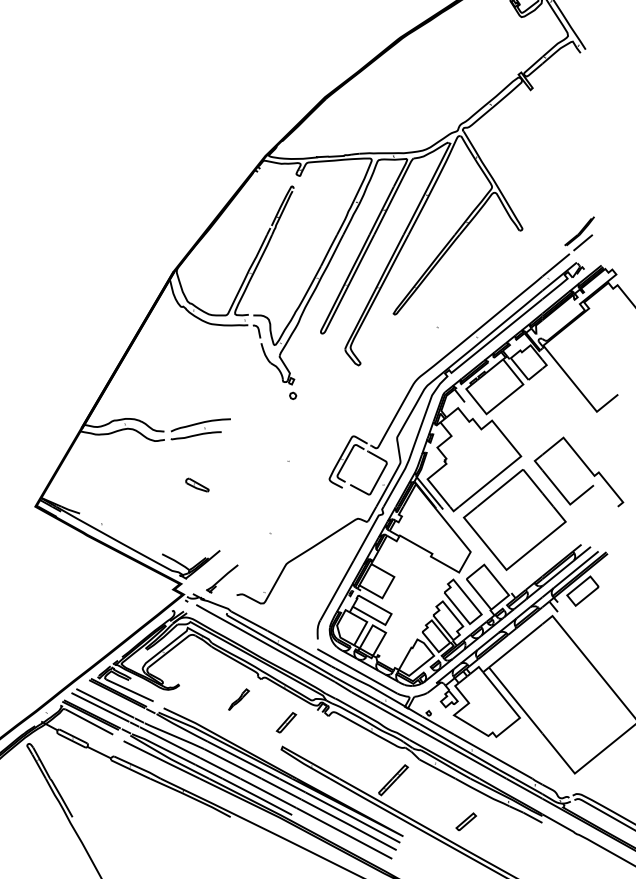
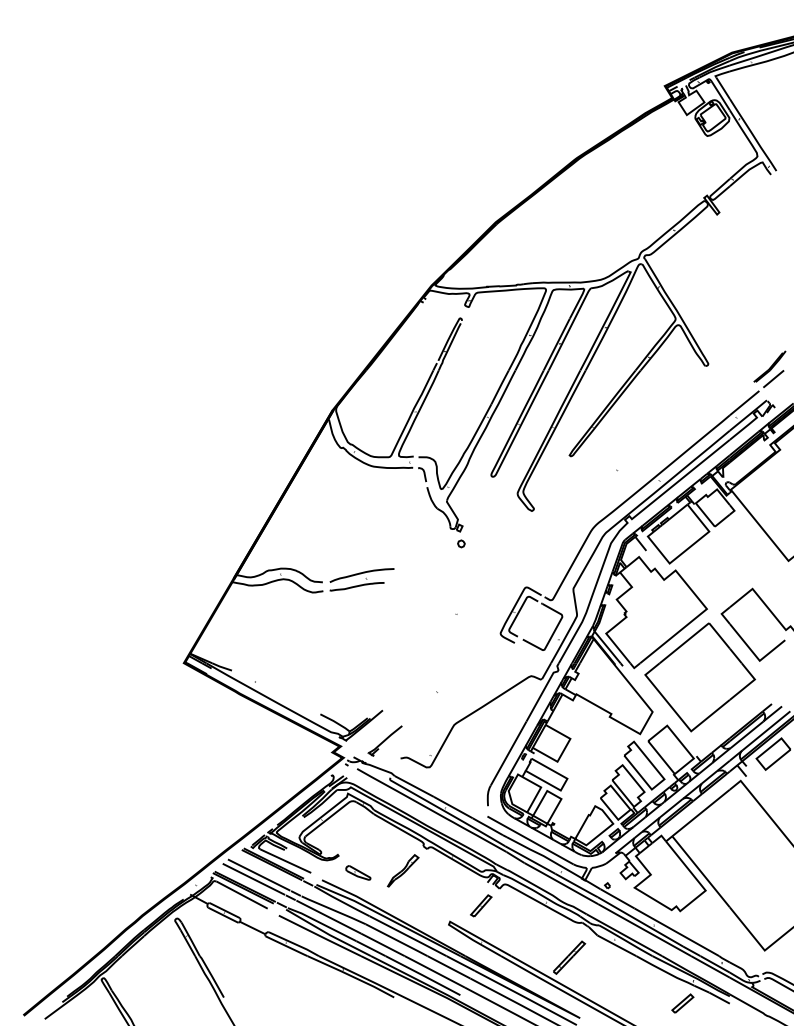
part: (197, 484) -> (358, 872), moved
part: (238, 699) -> (402, 870), size x1.43
part: (286, 722) -> (481, 905), moved
part: (465, 821) -> (682, 1003), moved

